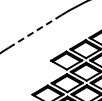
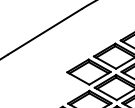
line: (35, 31) -> (45, 31), dashed -> solid

